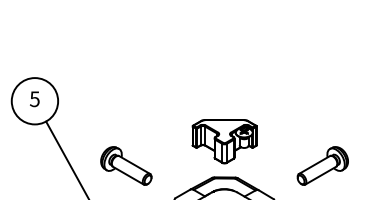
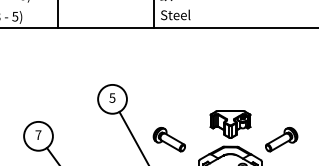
part: (322, 165) -> (281, 139), moved

